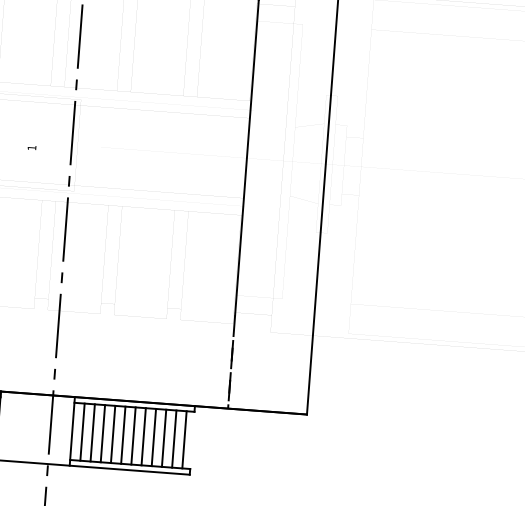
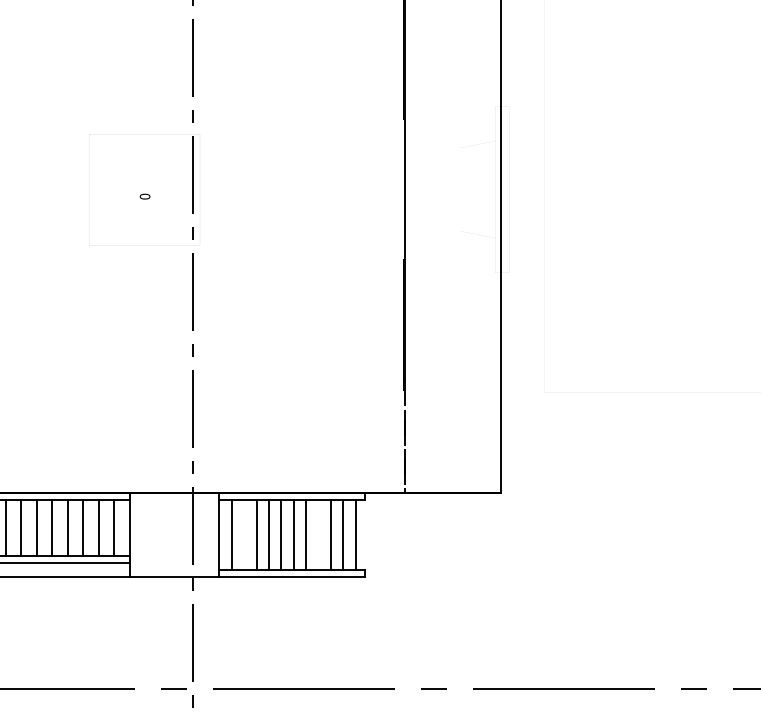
text: (31, 147) -> (144, 196), 1 -> 0
line: (93, 432) -> (244, 534), removed
line: (154, 437) -> (318, 534), removed

